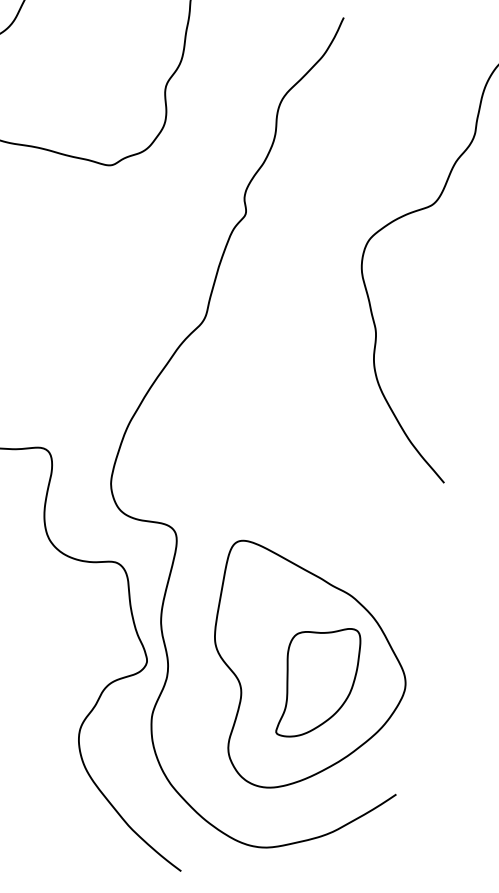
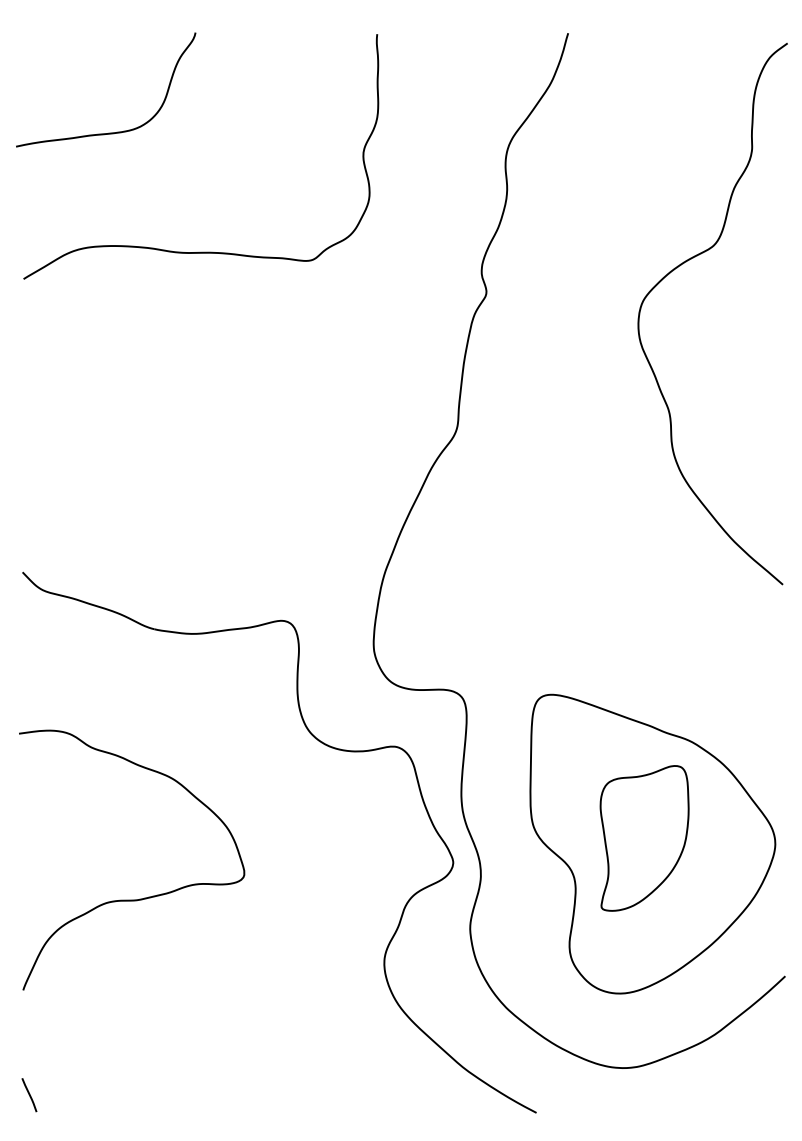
part: (319, 682) -> (644, 838), moved

